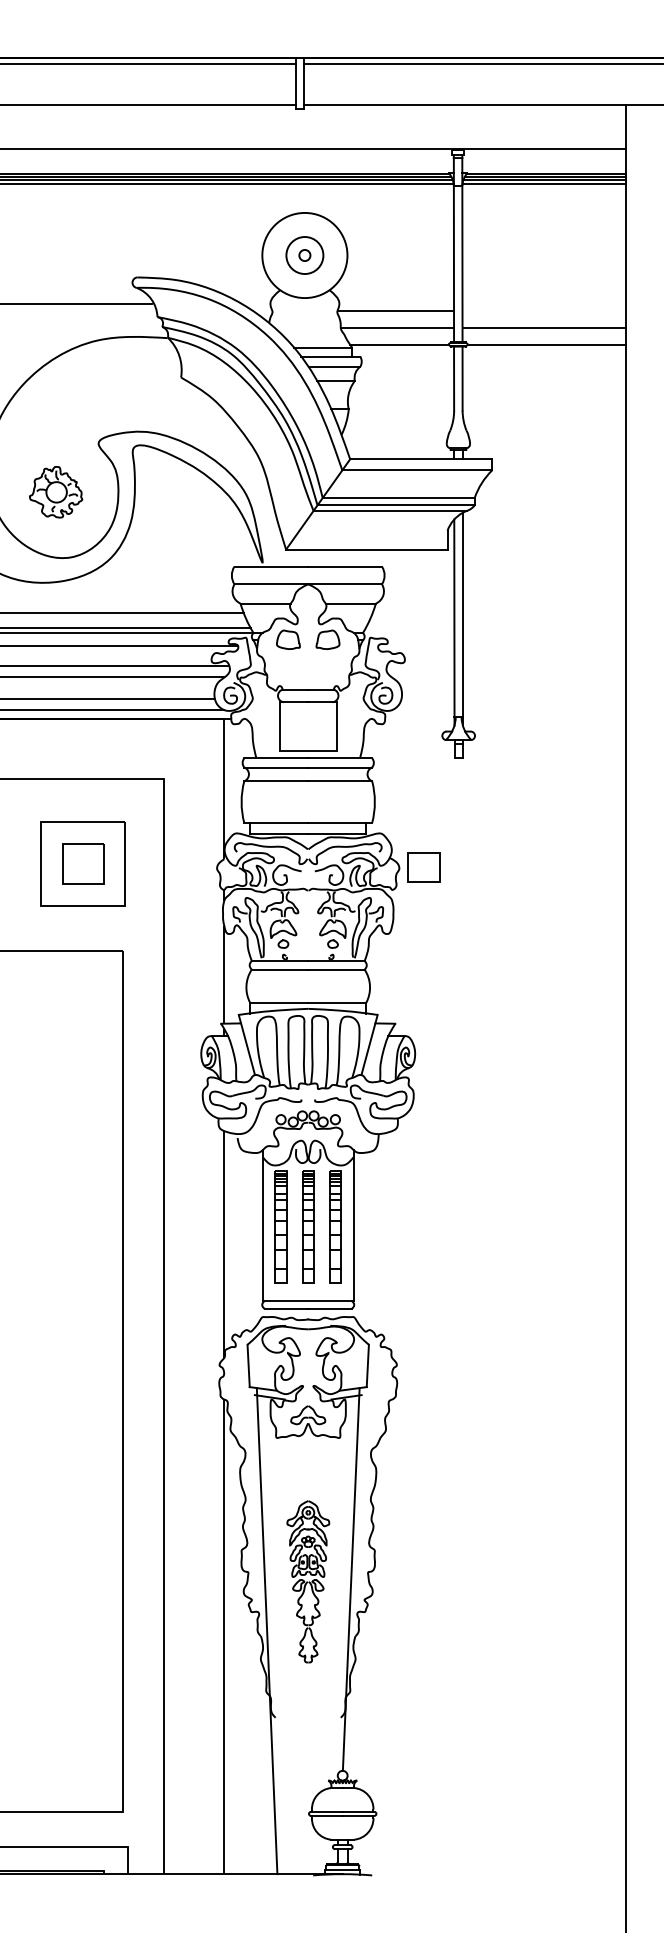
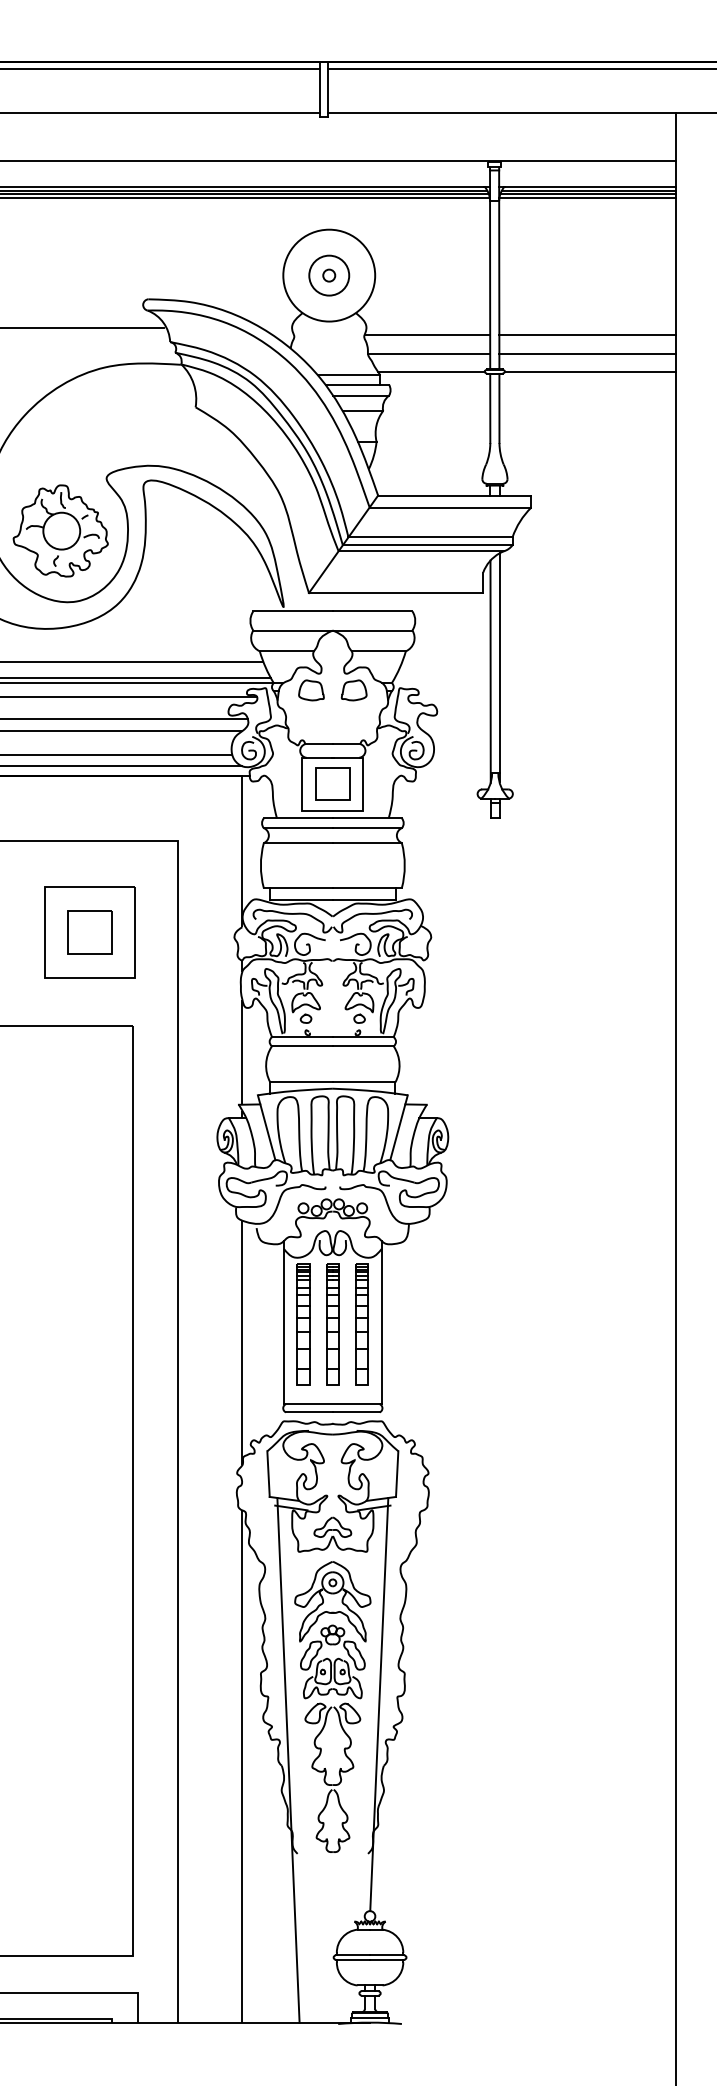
line: (543, 310) -> (586, 334), added
part: (55, 492) -> (60, 531), size x1.67
part: (423, 867) -> (332, 783), moved
part: (308, 1581) -> (333, 1706), size x1.67

